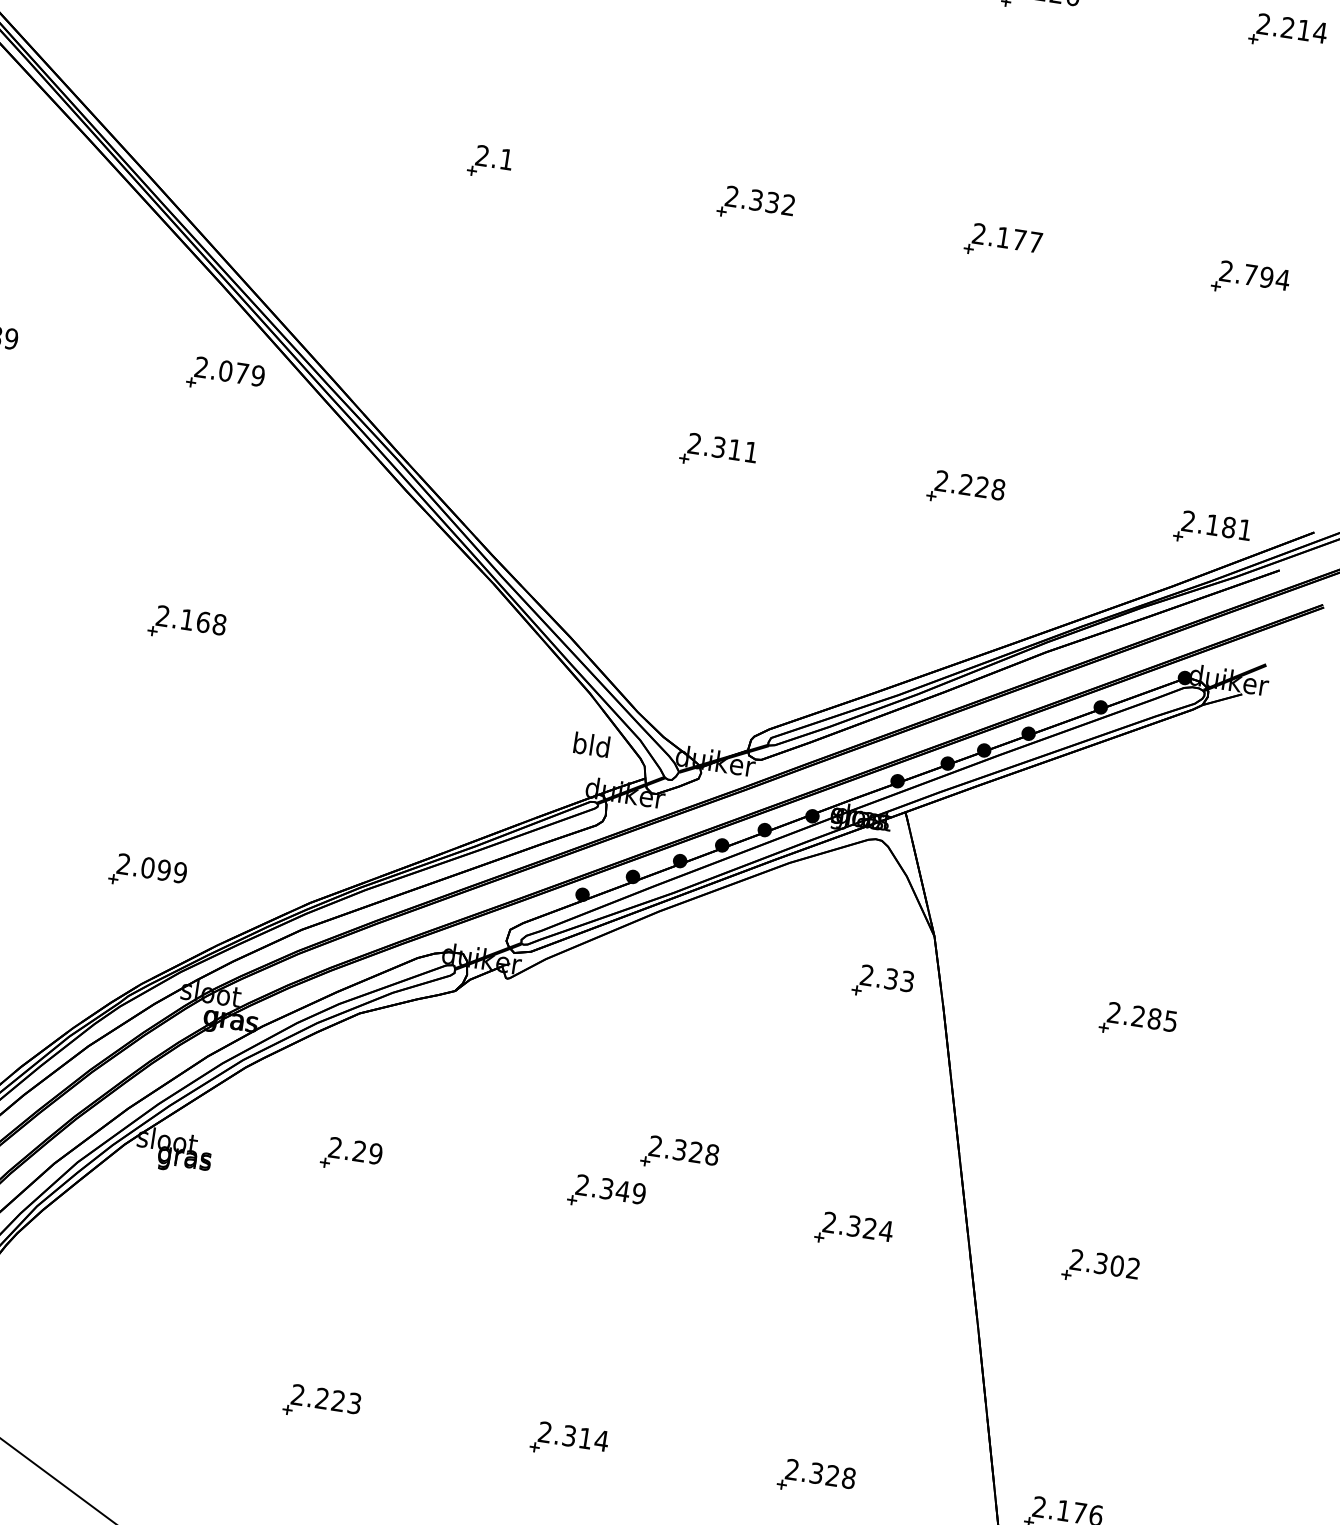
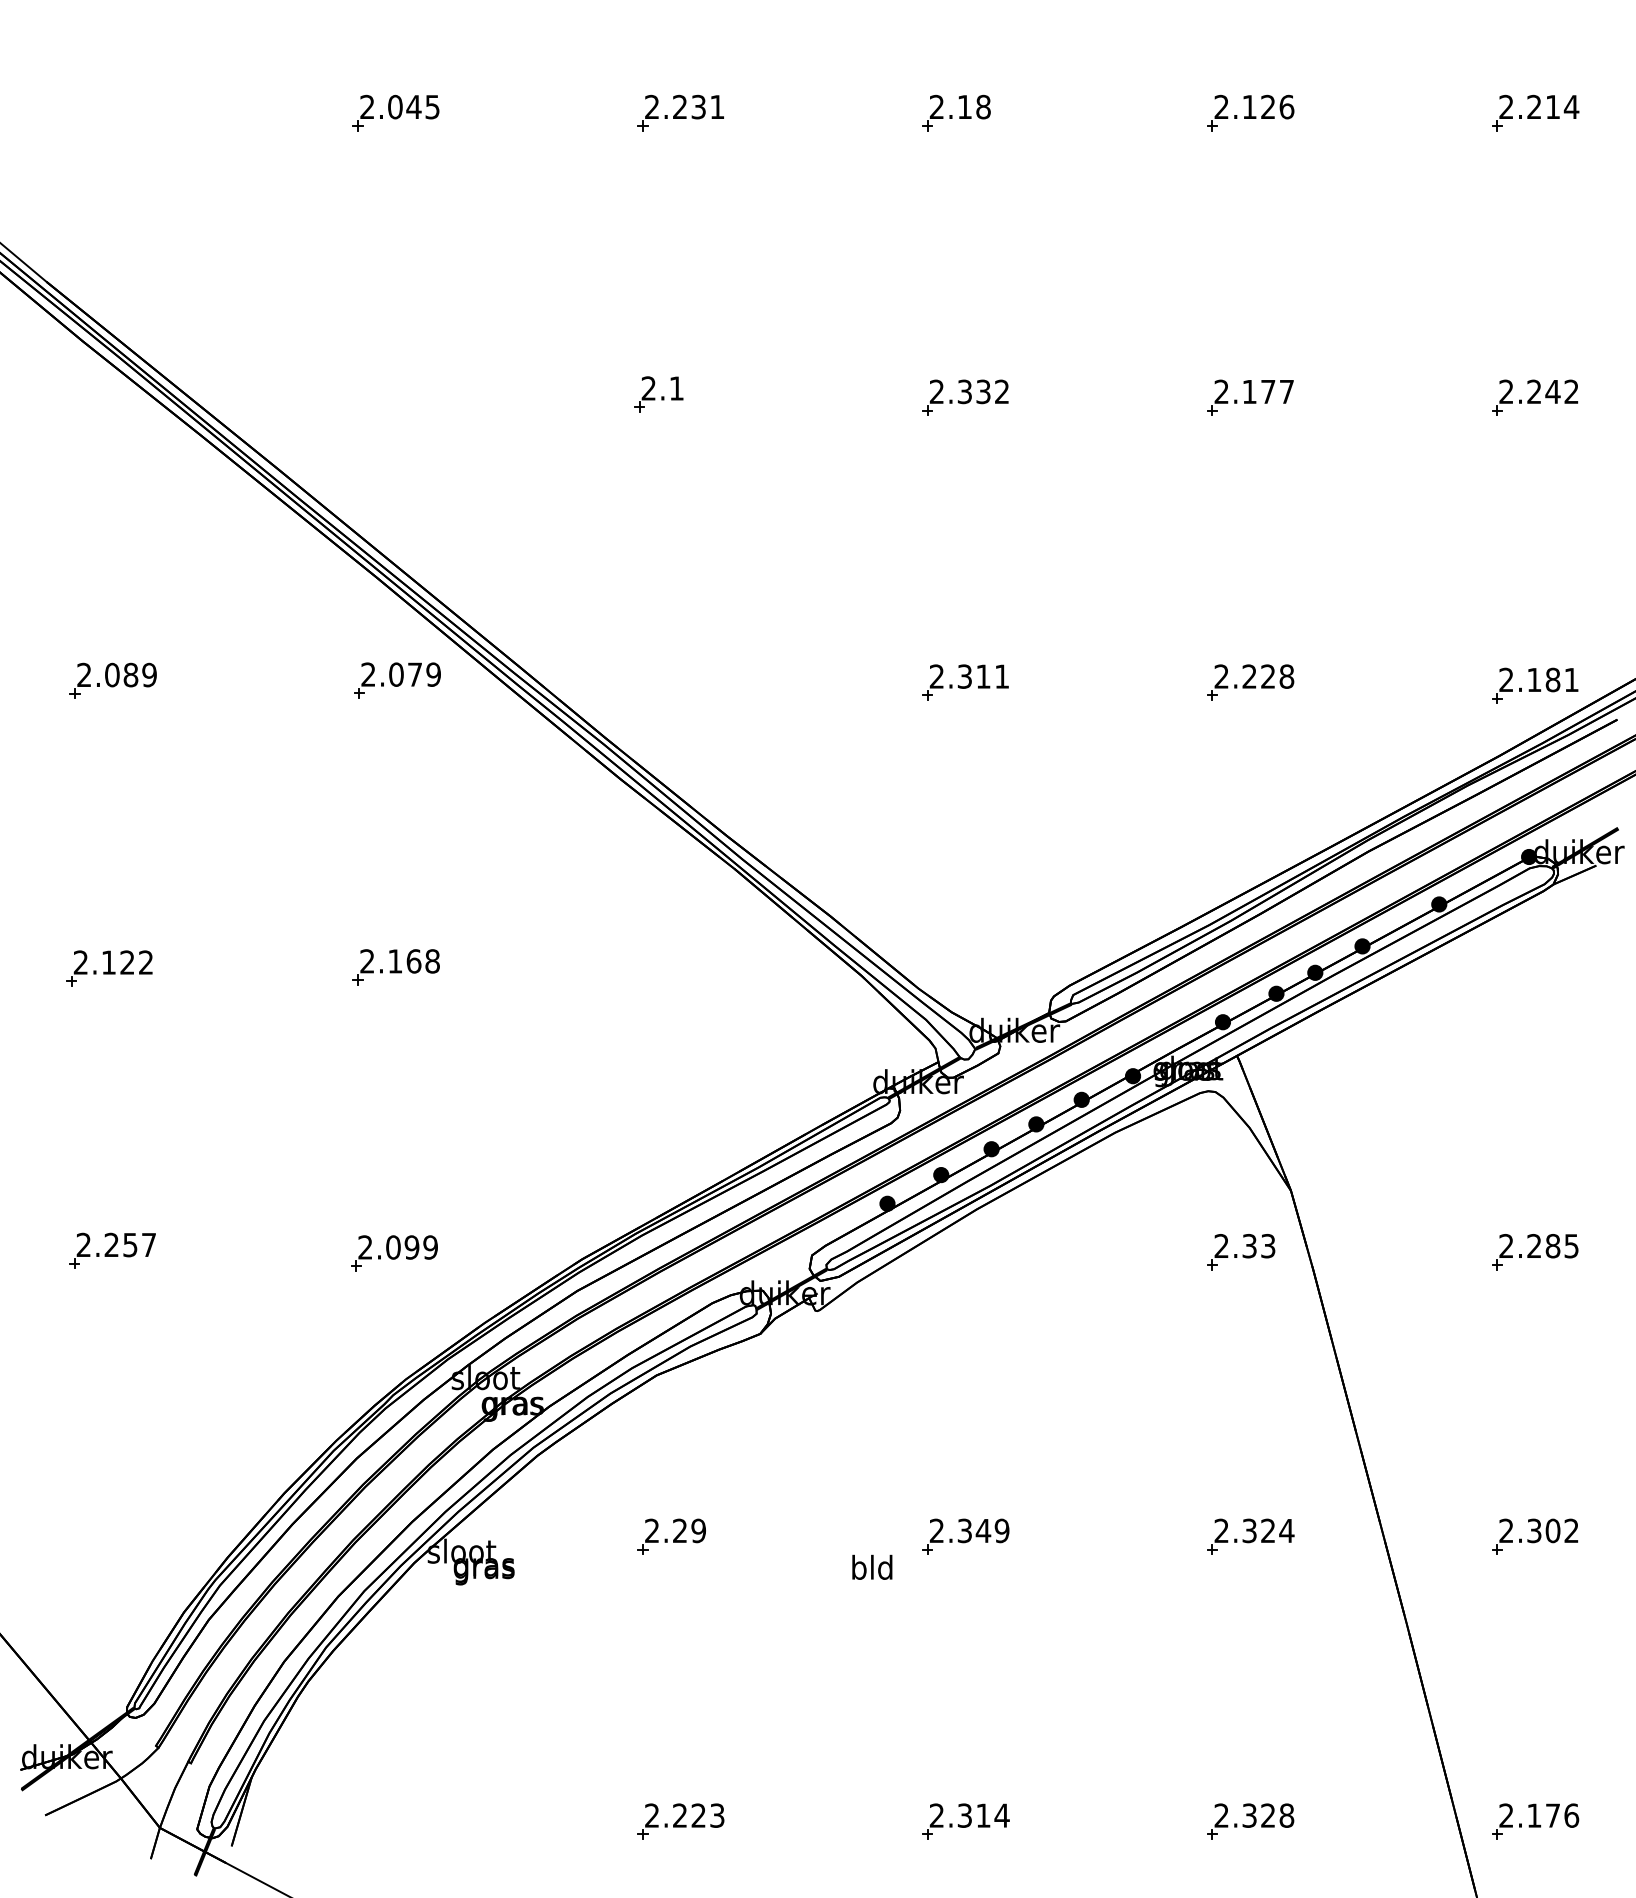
text: (1267, 277) -> (1553, 391), 2.794 -> 2.242
text: (592, 744) -> (872, 1566), moved
part: (679, 1155) -> (1041, 1480), removed

